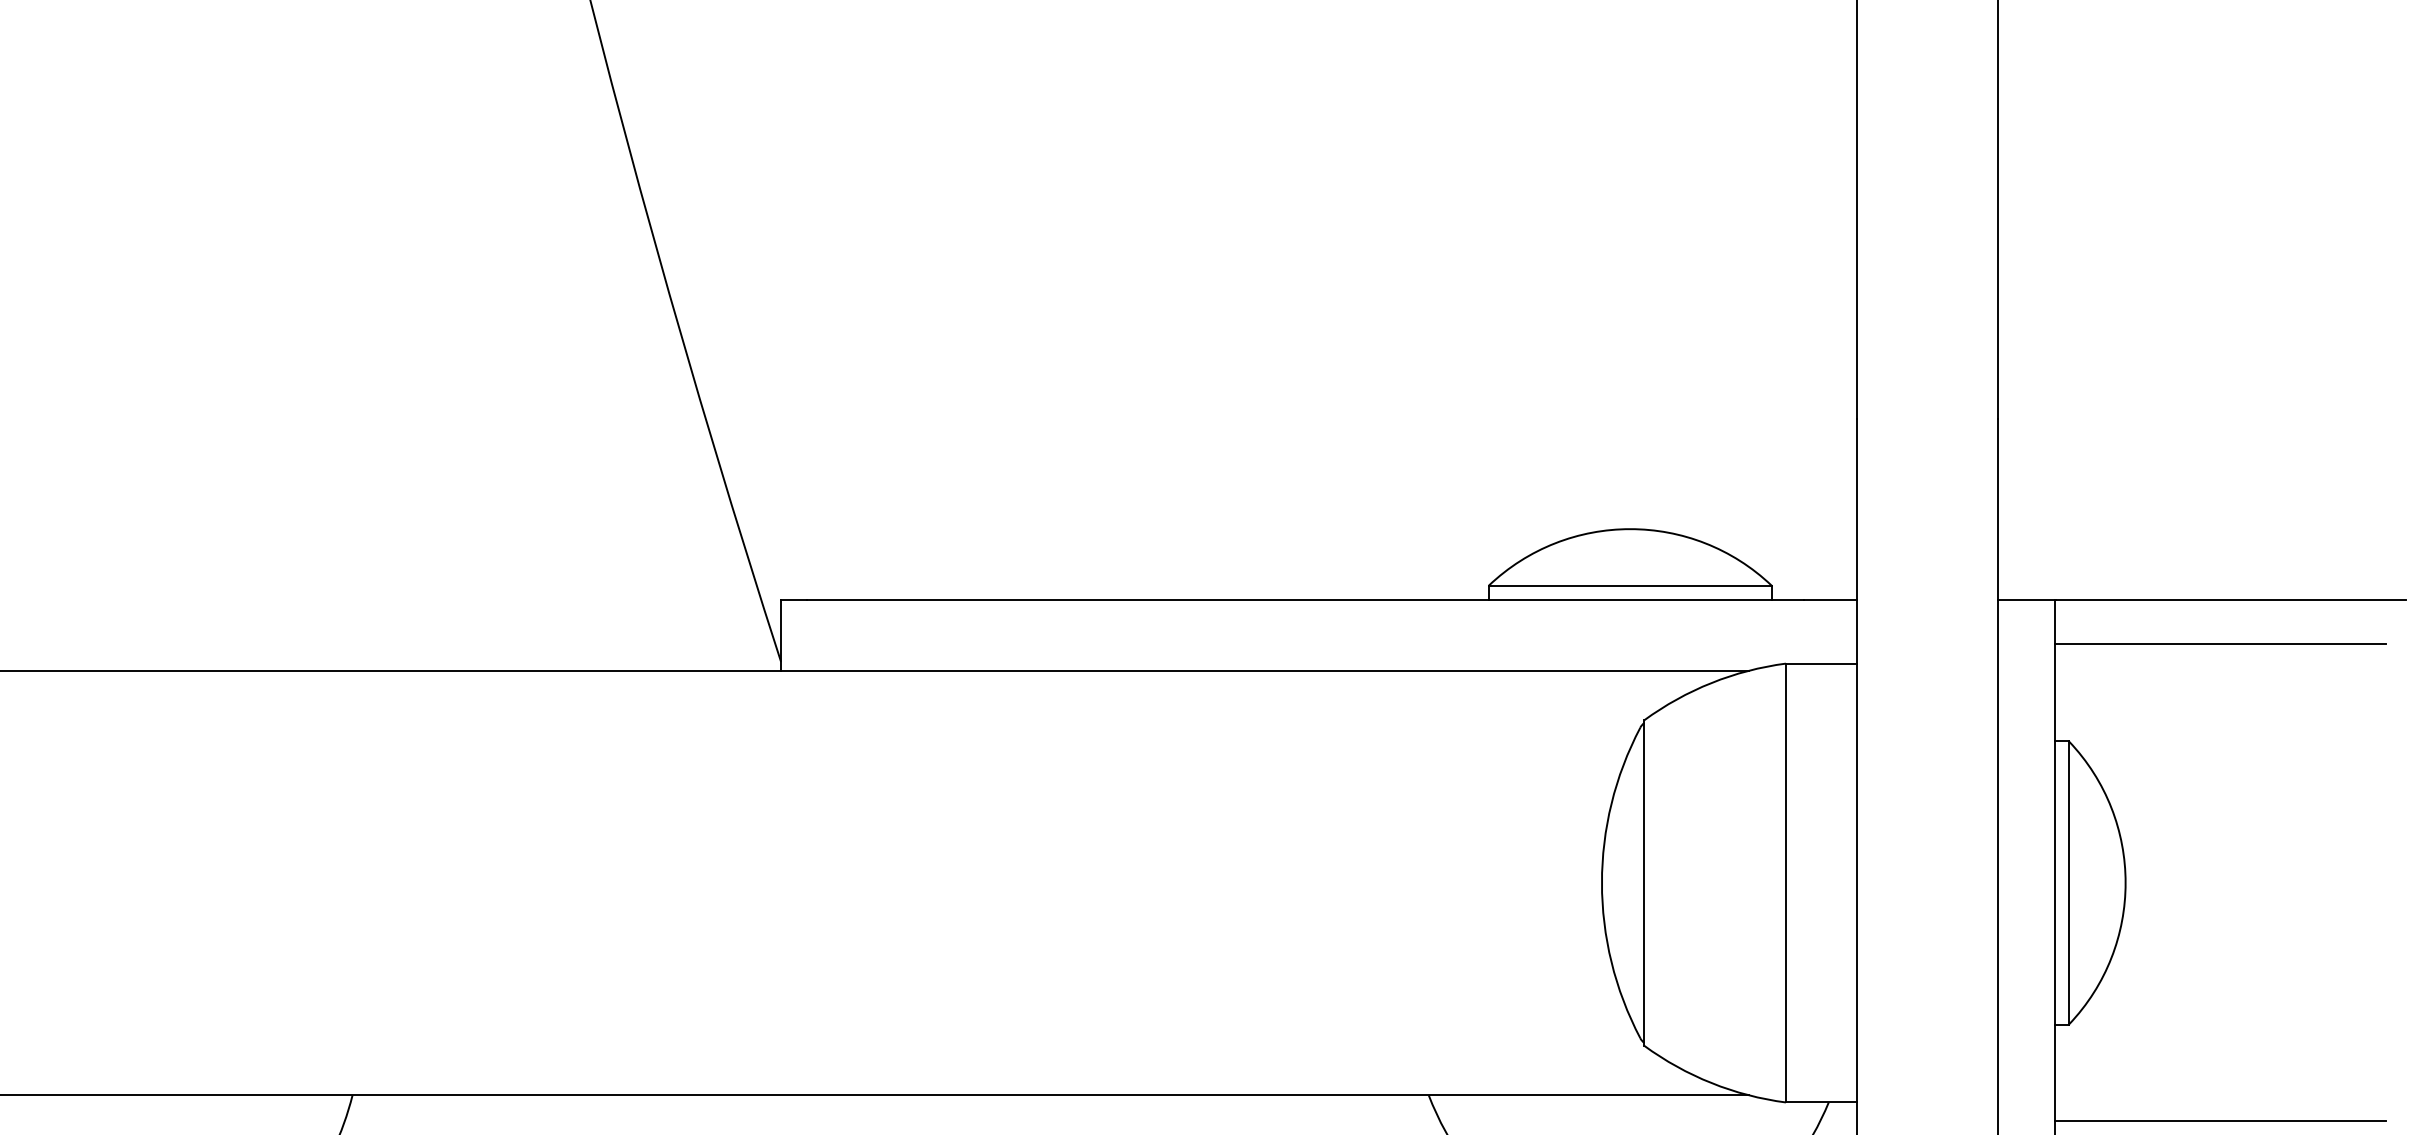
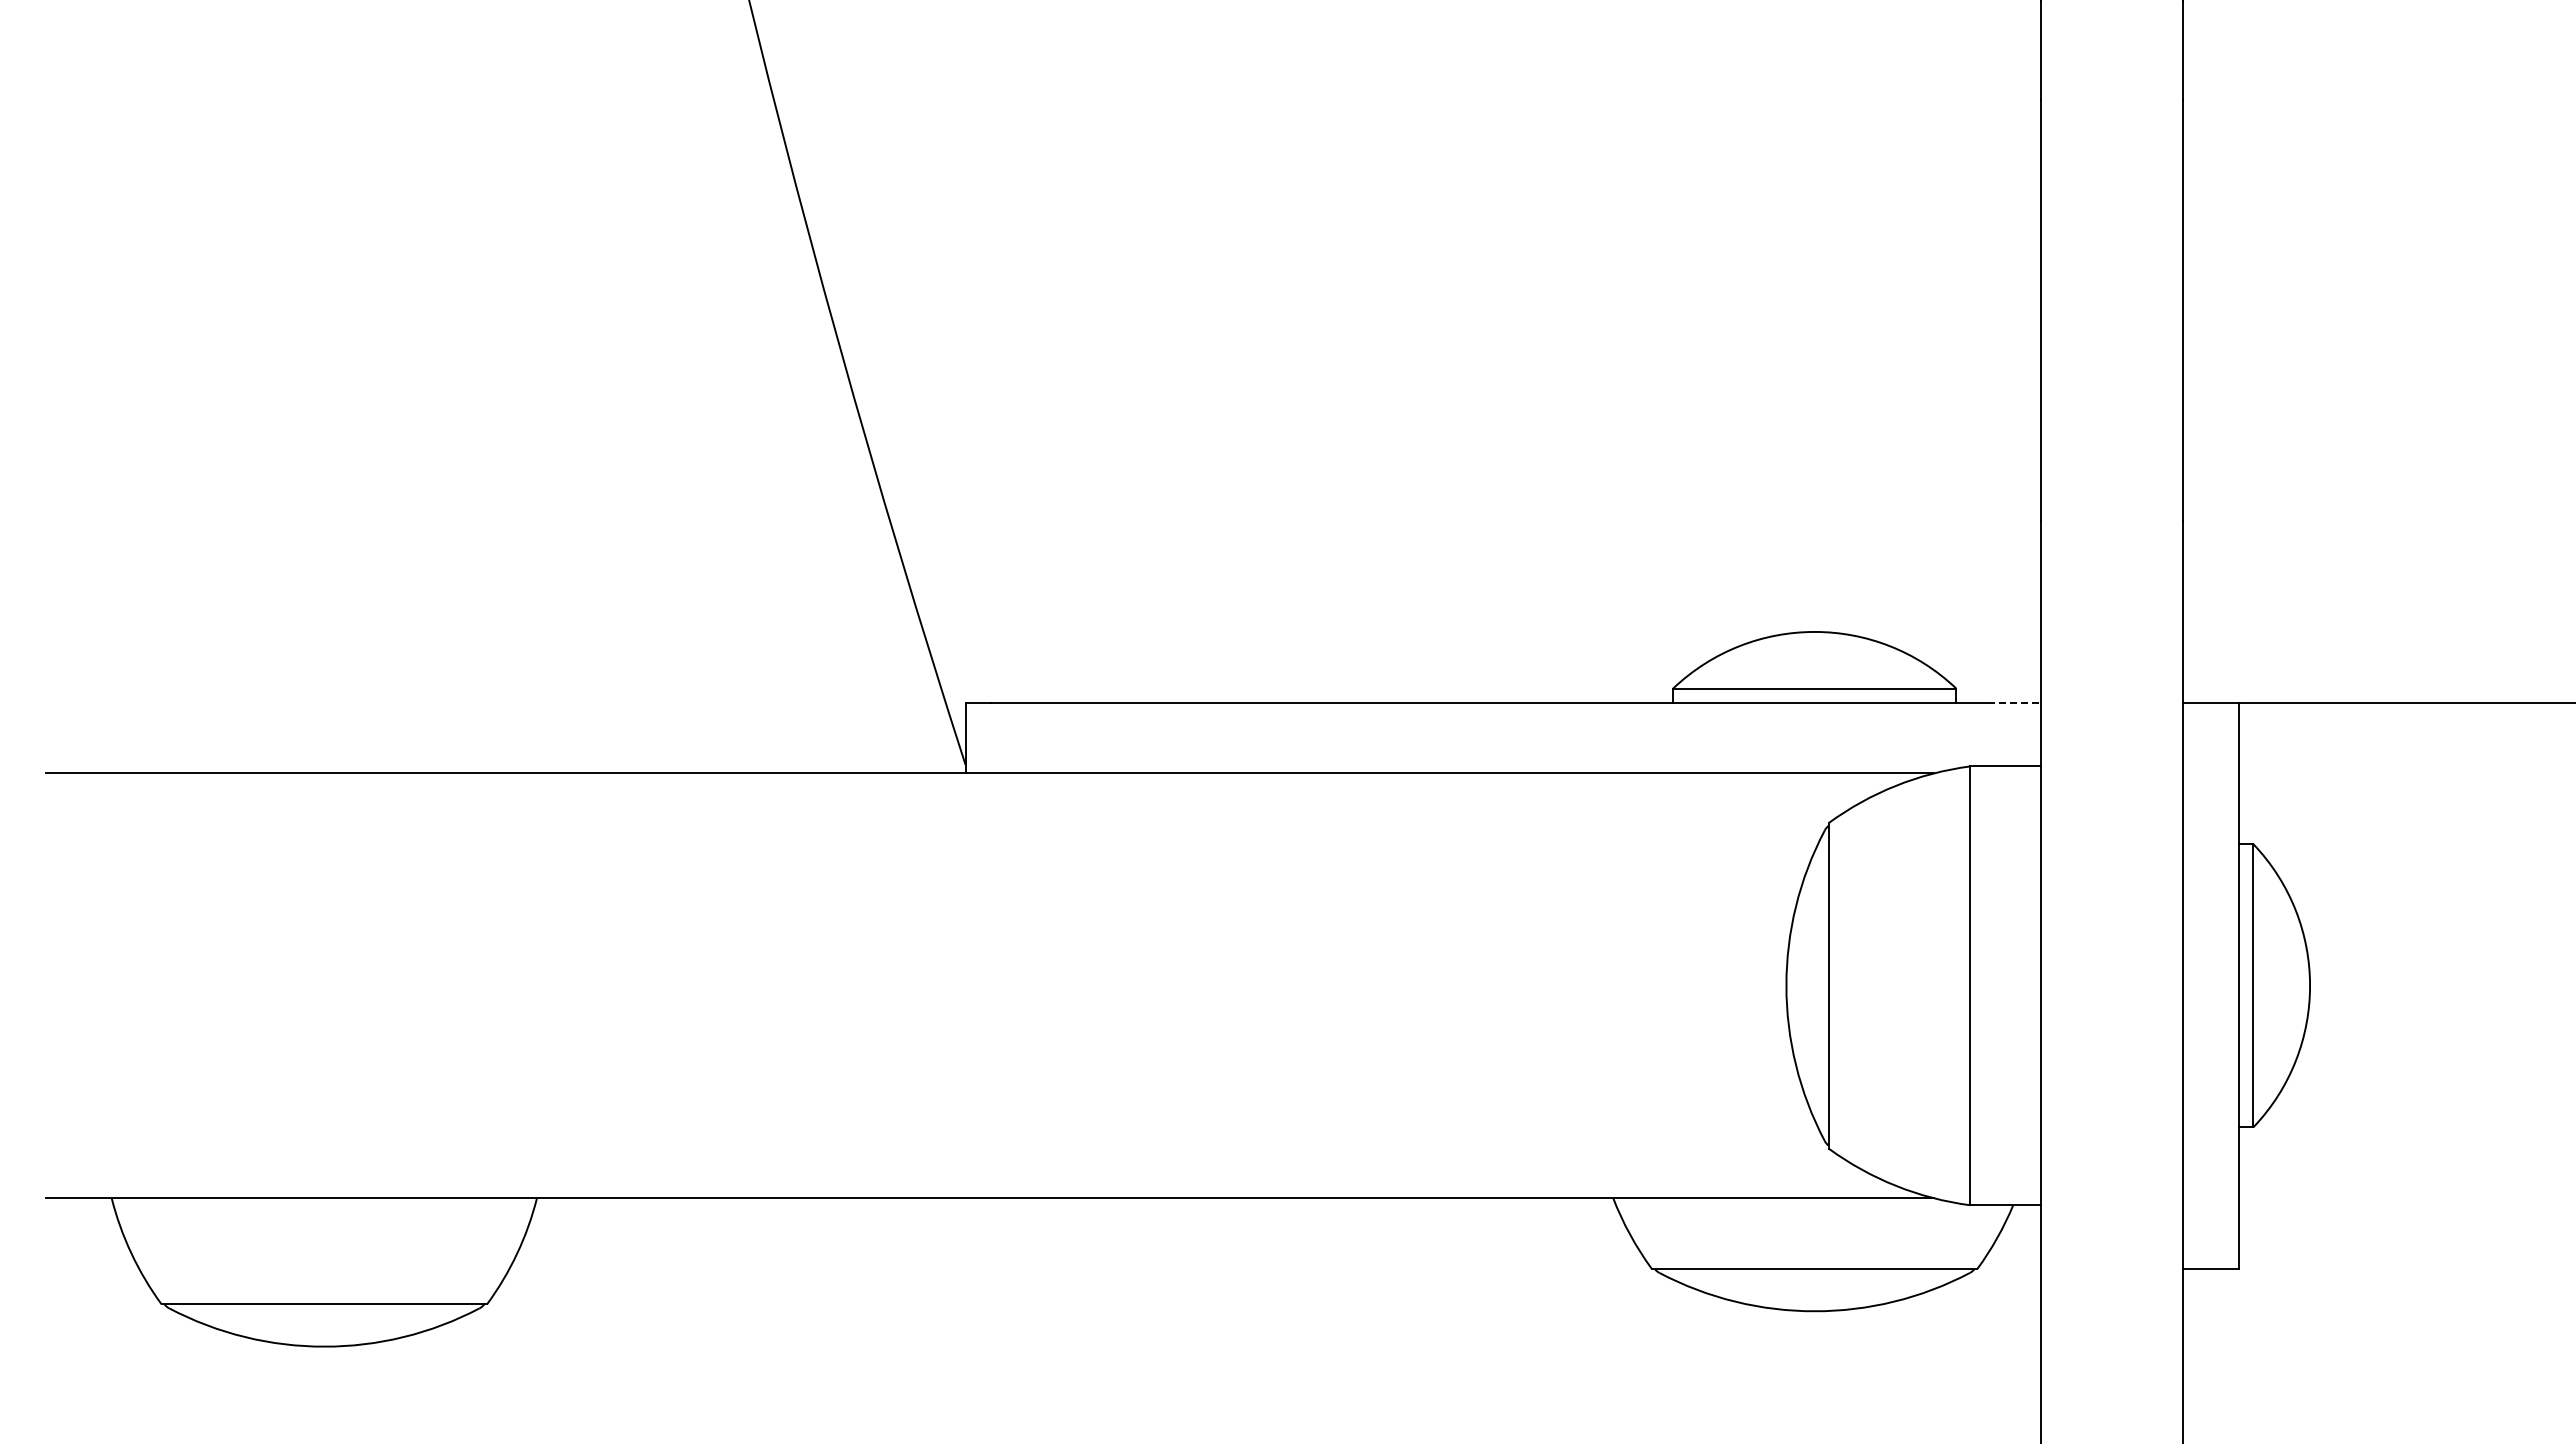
line: (1831, 599) -> (2015, 702), solid -> dashed
line: (2220, 644) -> (2404, 747), removed
line: (2220, 1121) -> (2404, 1224), removed

